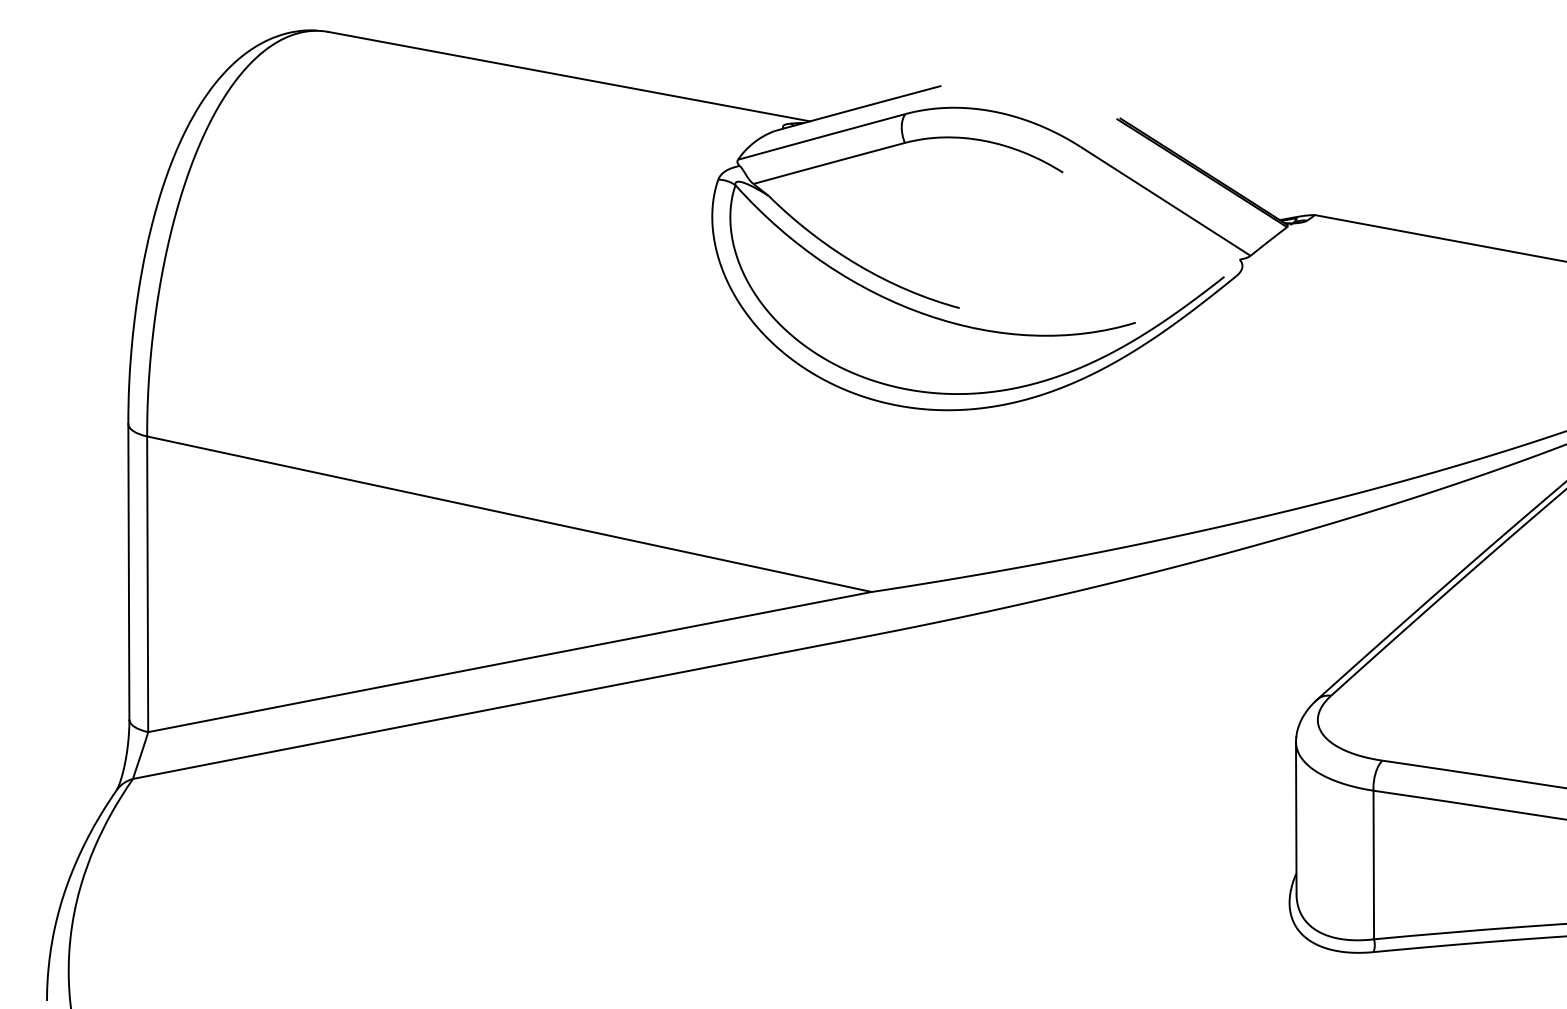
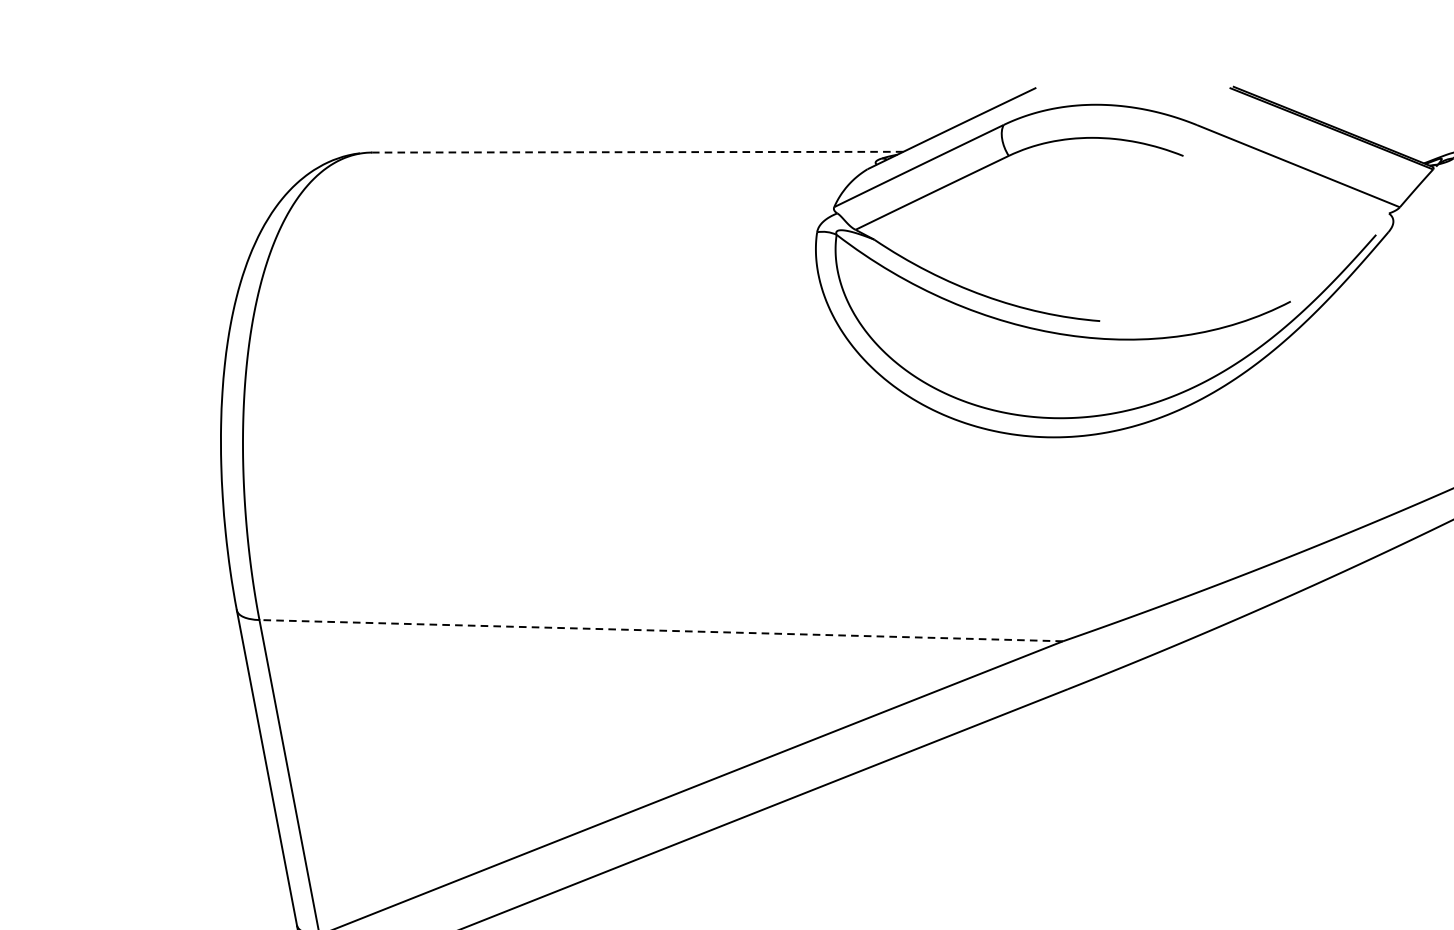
line: (569, 76) -> (637, 151), solid -> dashed
line: (509, 514) -> (661, 630), solid -> dashed

